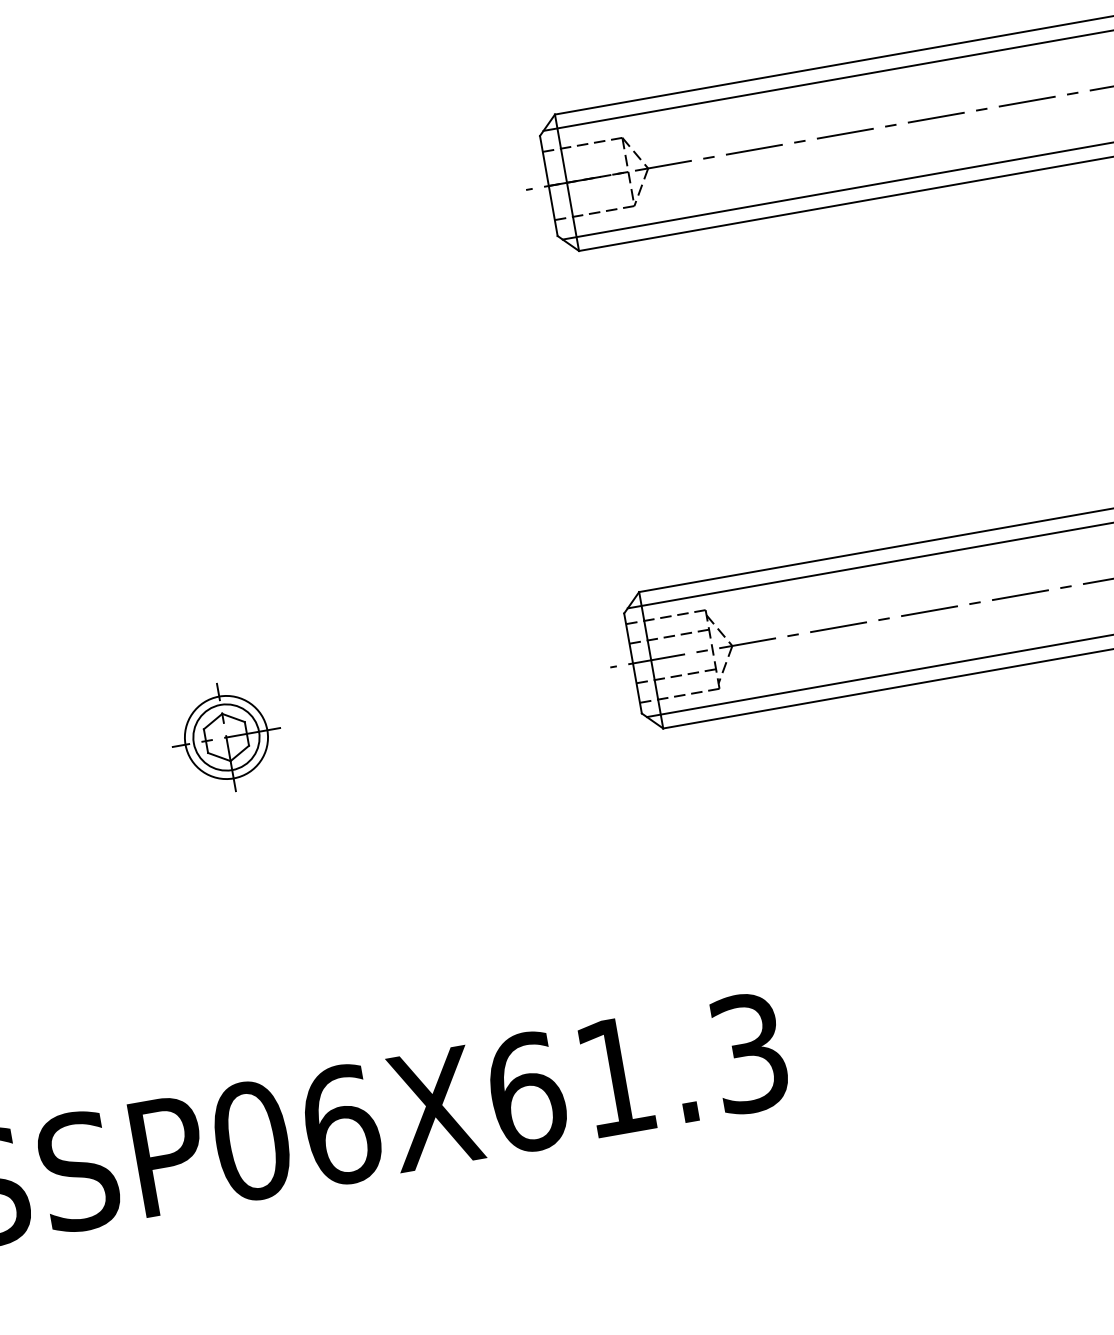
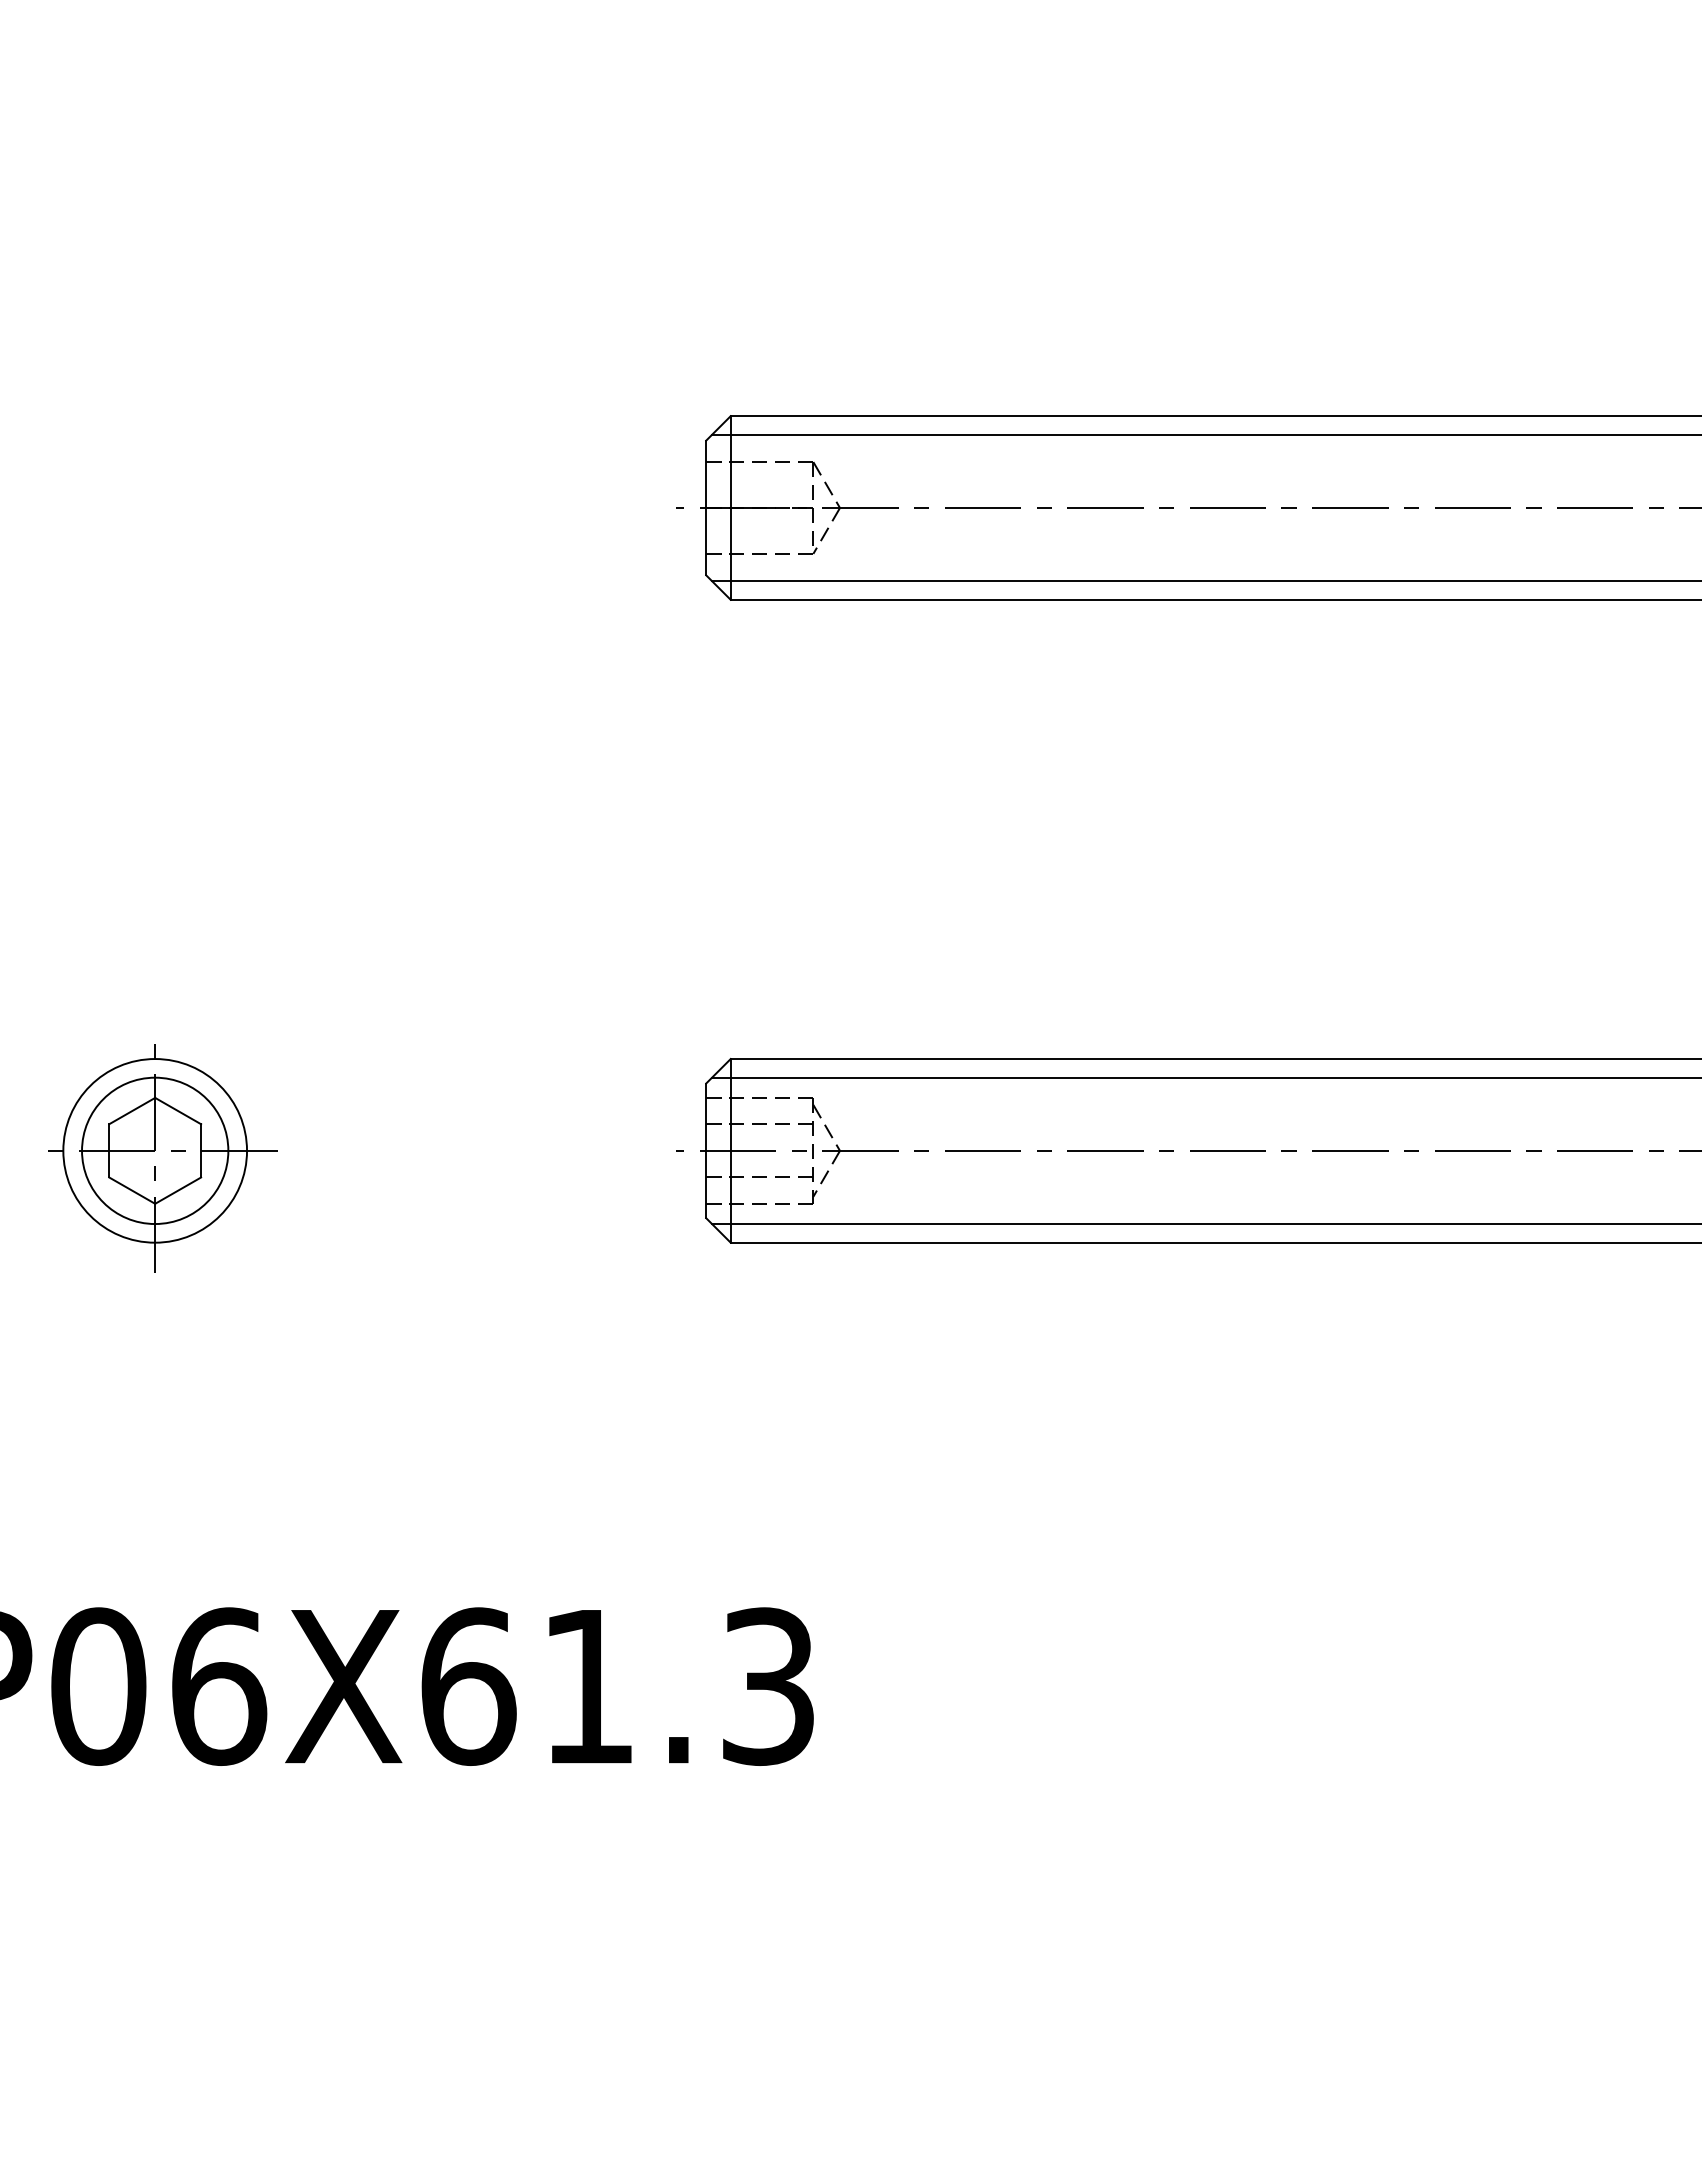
part: (230, 740) -> (162, 1158), size x1.67

